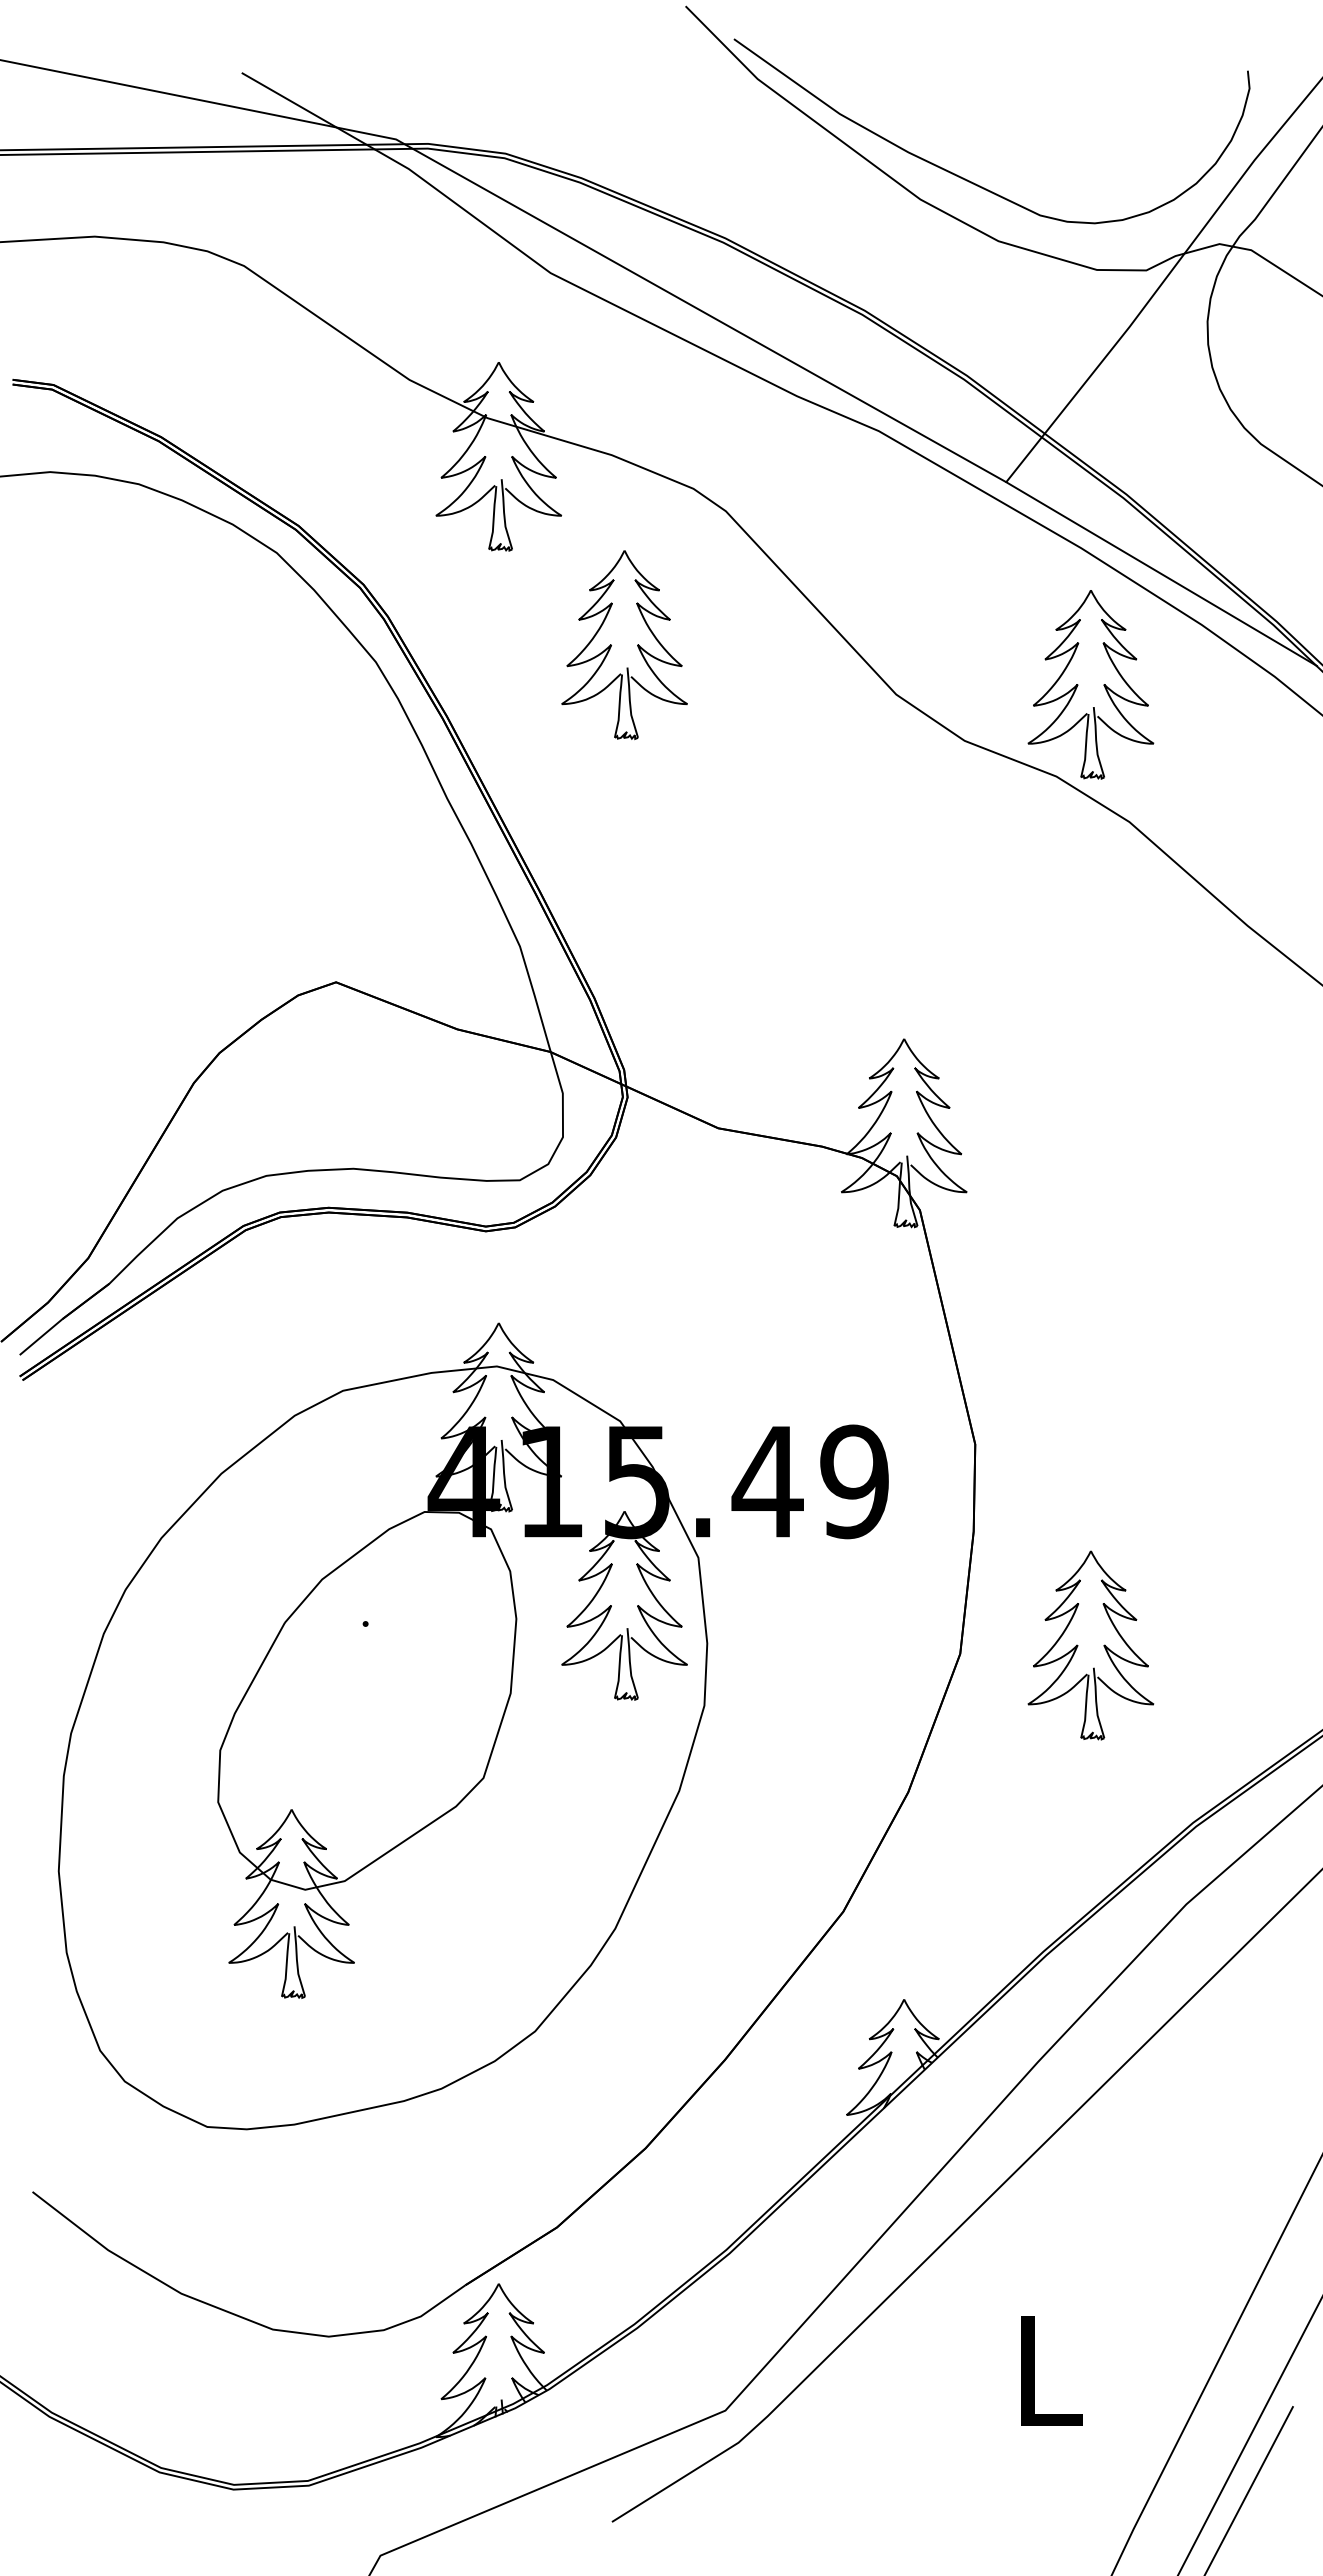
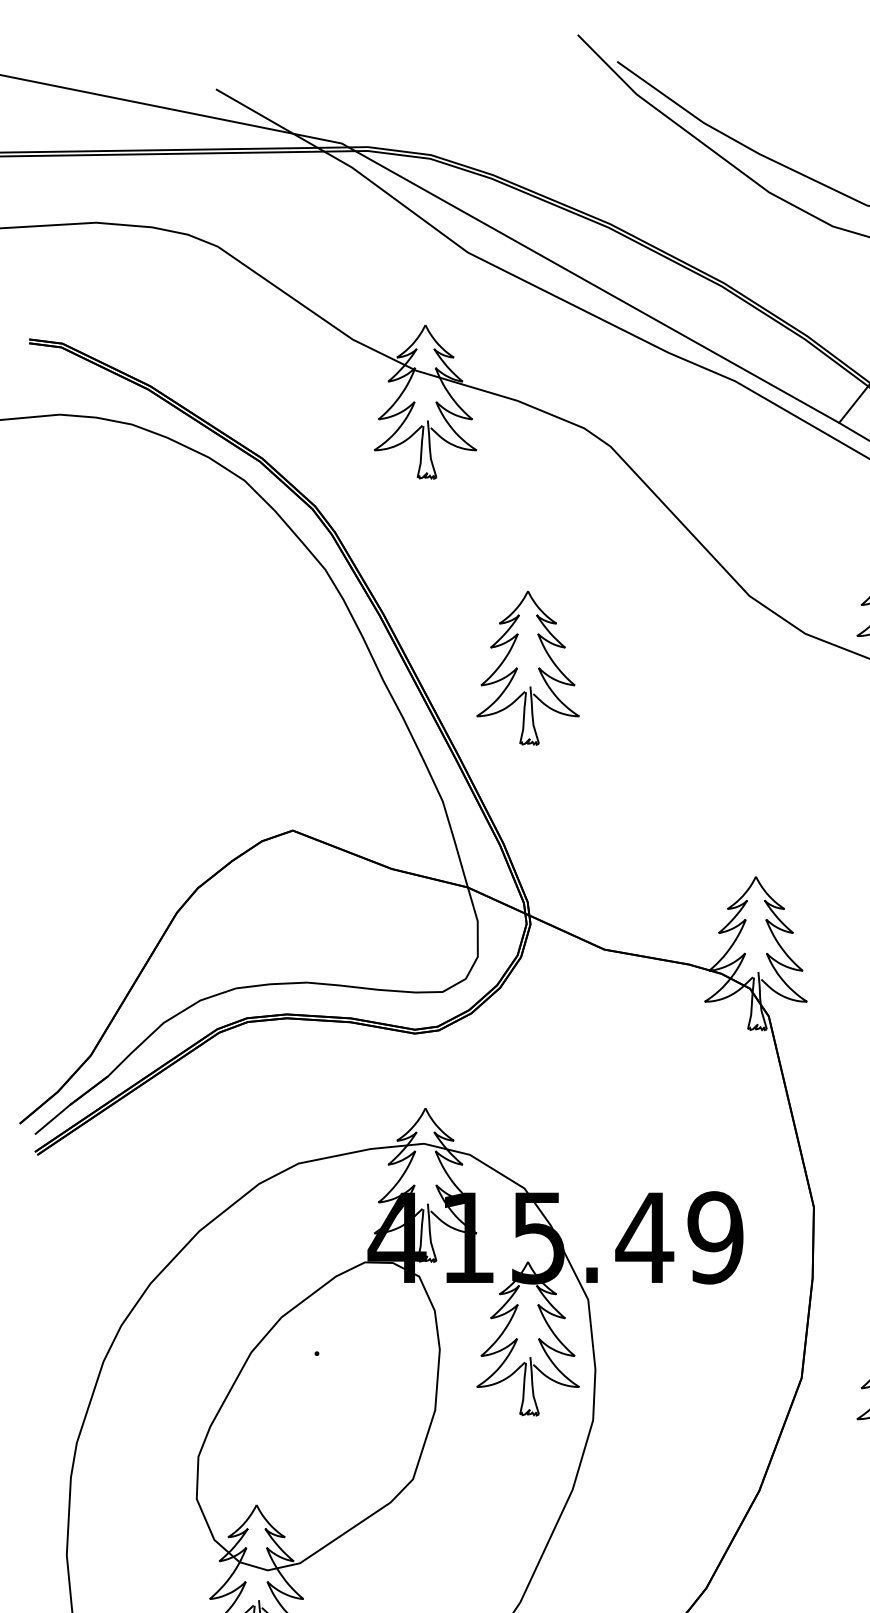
part: (624, 645) -> (527, 668), moved

